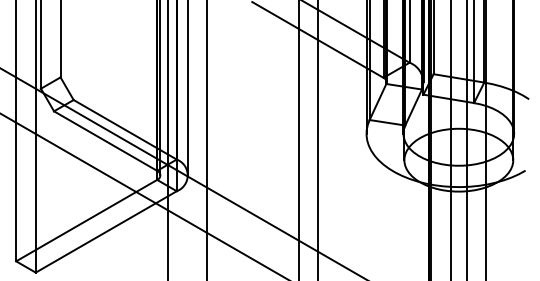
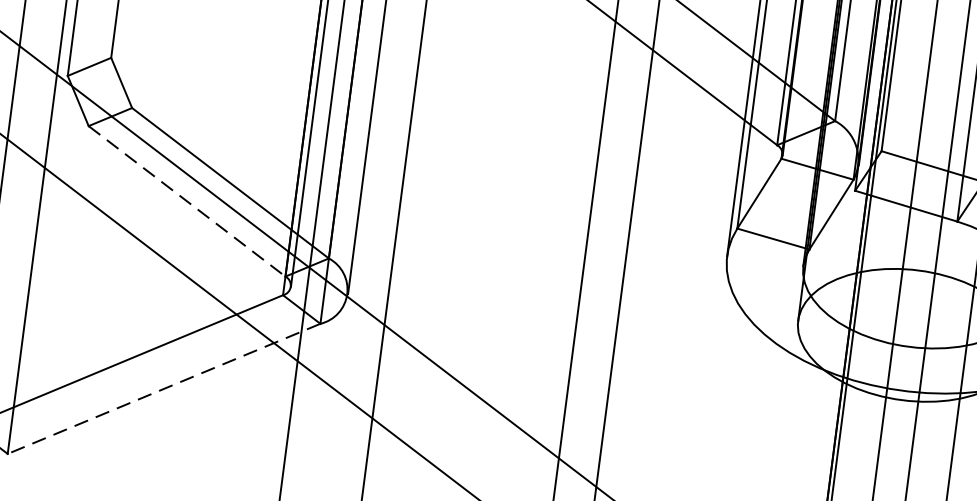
line: (105, 141) -> (186, 202), solid -> dashed
line: (105, 232) -> (162, 389), solid -> dashed

